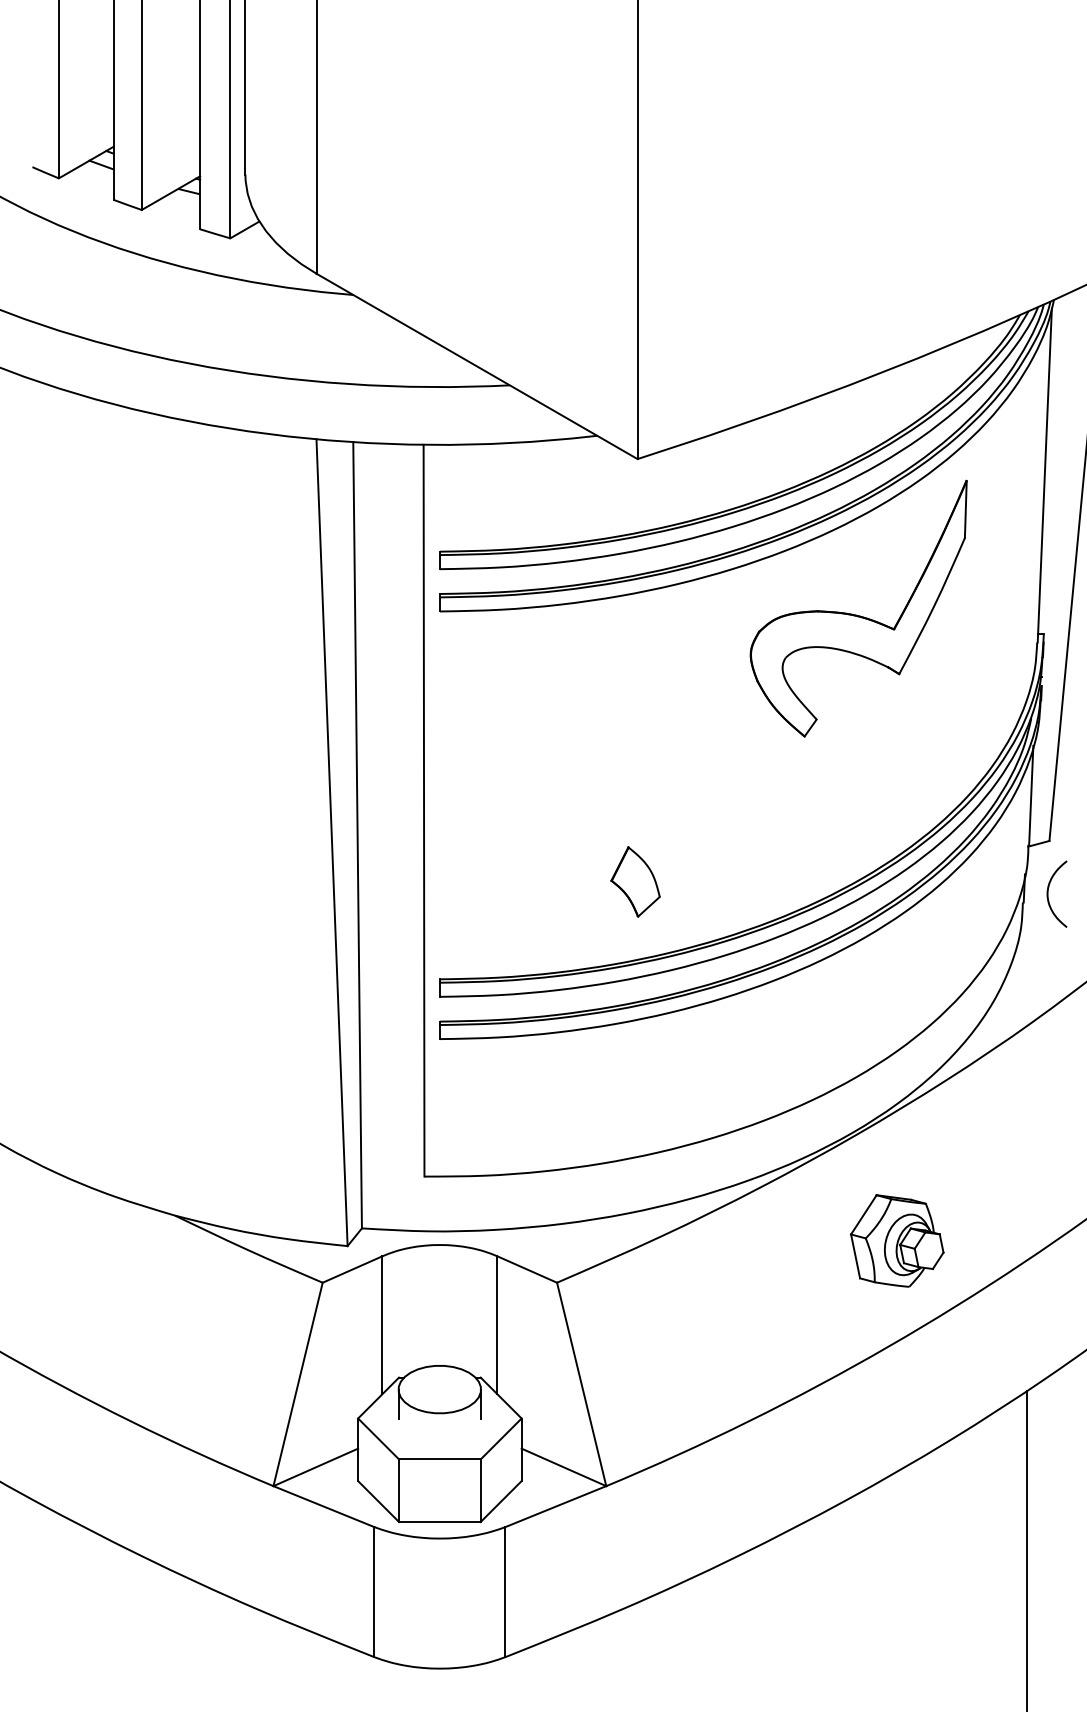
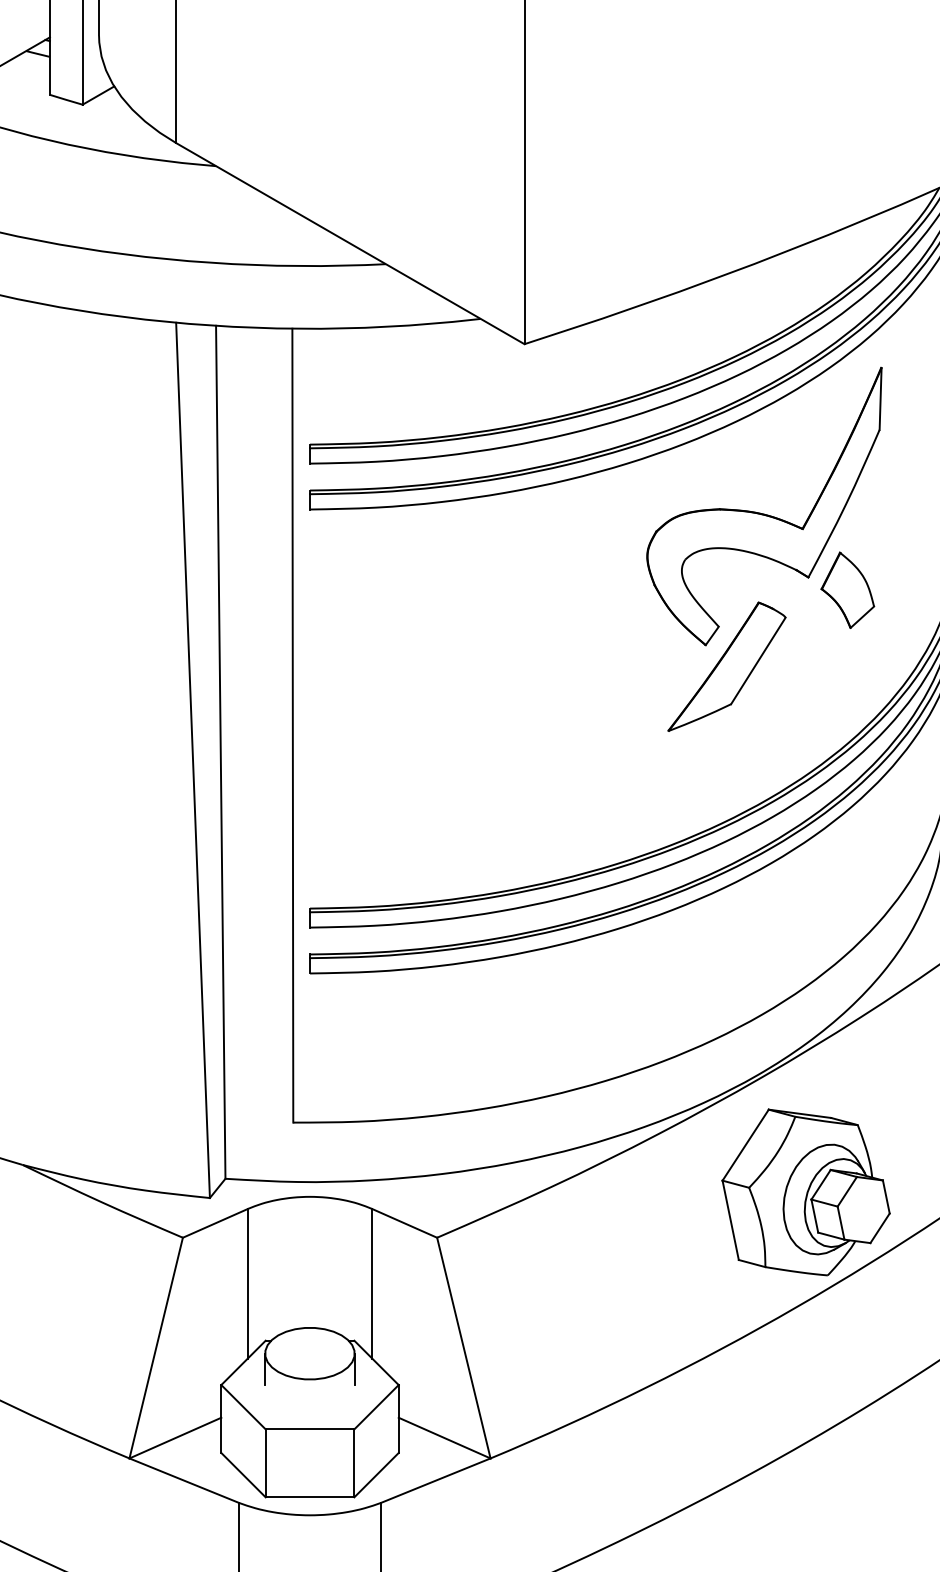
part: (824, 756) -> (727, 666), added
part: (635, 881) -> (847, 589), moved
part: (897, 1240) -> (806, 1191), size x1.67

